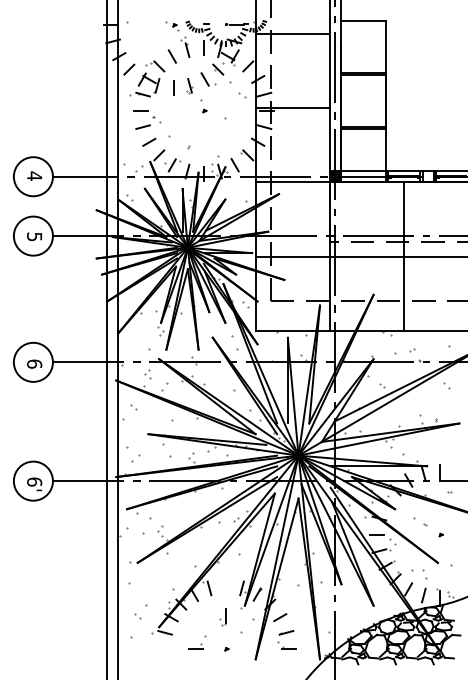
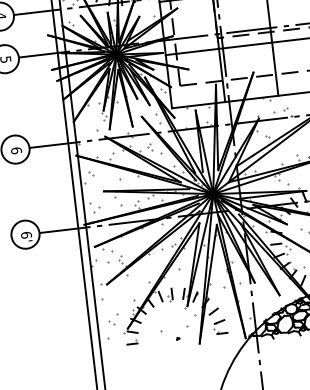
part: (147, 374) -> (149, 147), moved
part: (222, 617) -> (169, 294), moved
part: (195, 646) -> (131, 342), moved

